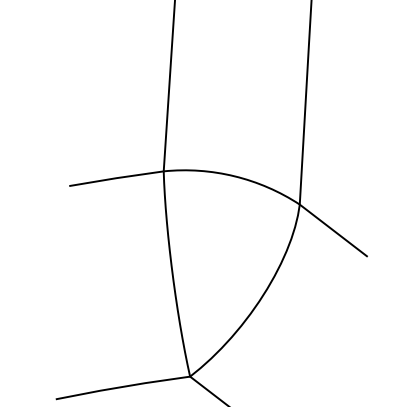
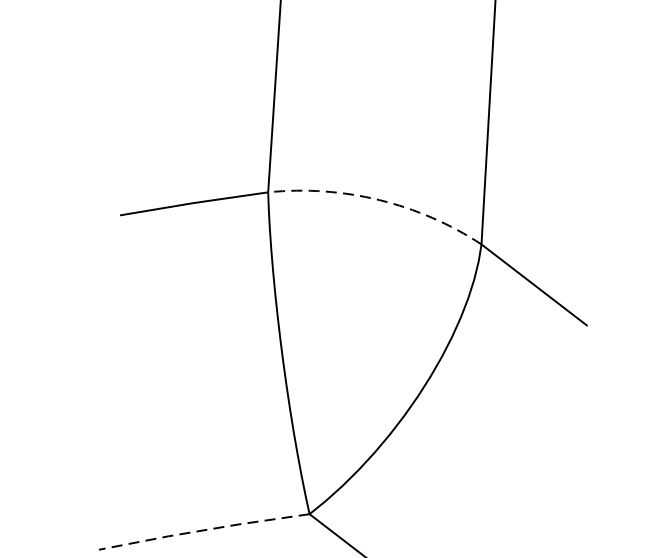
arc: (234, 176) -> (379, 200), solid -> dashed
line: (122, 386) -> (203, 529), solid -> dashed

